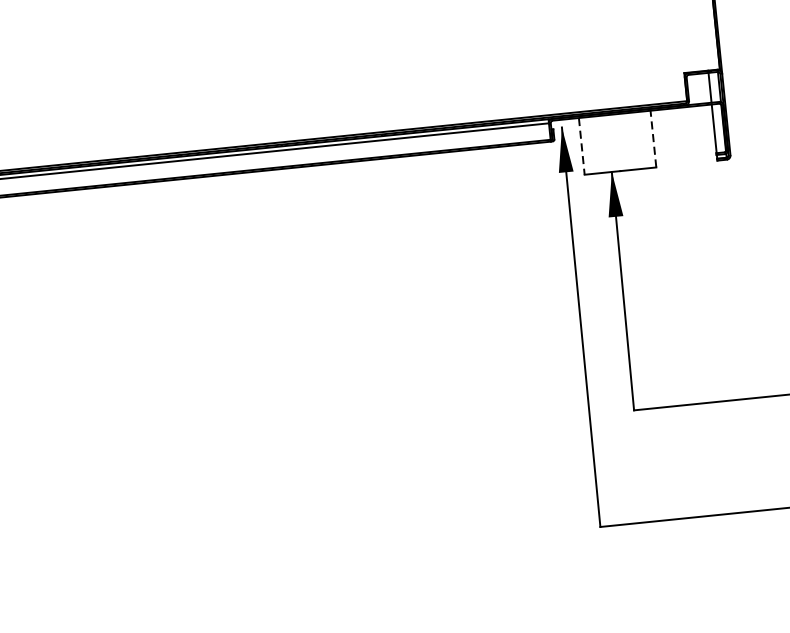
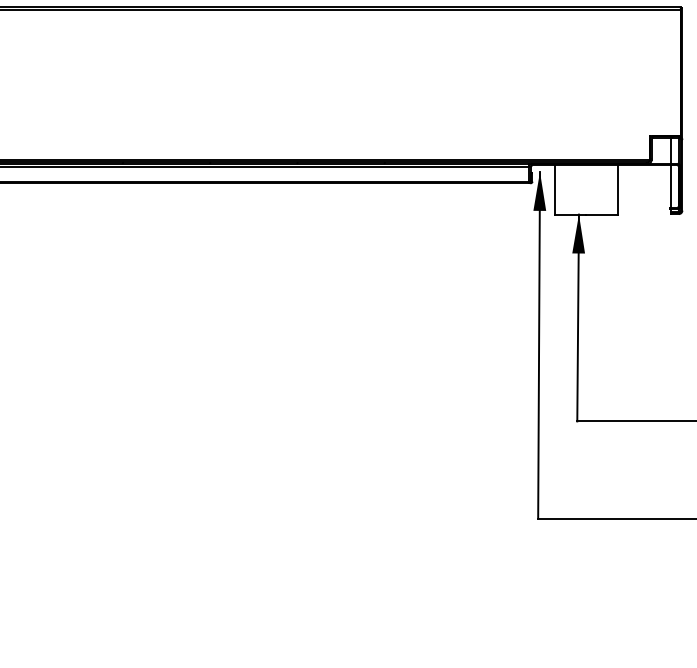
line: (653, 139) -> (617, 190), dashed -> solid
line: (581, 146) -> (555, 190), dashed -> solid

